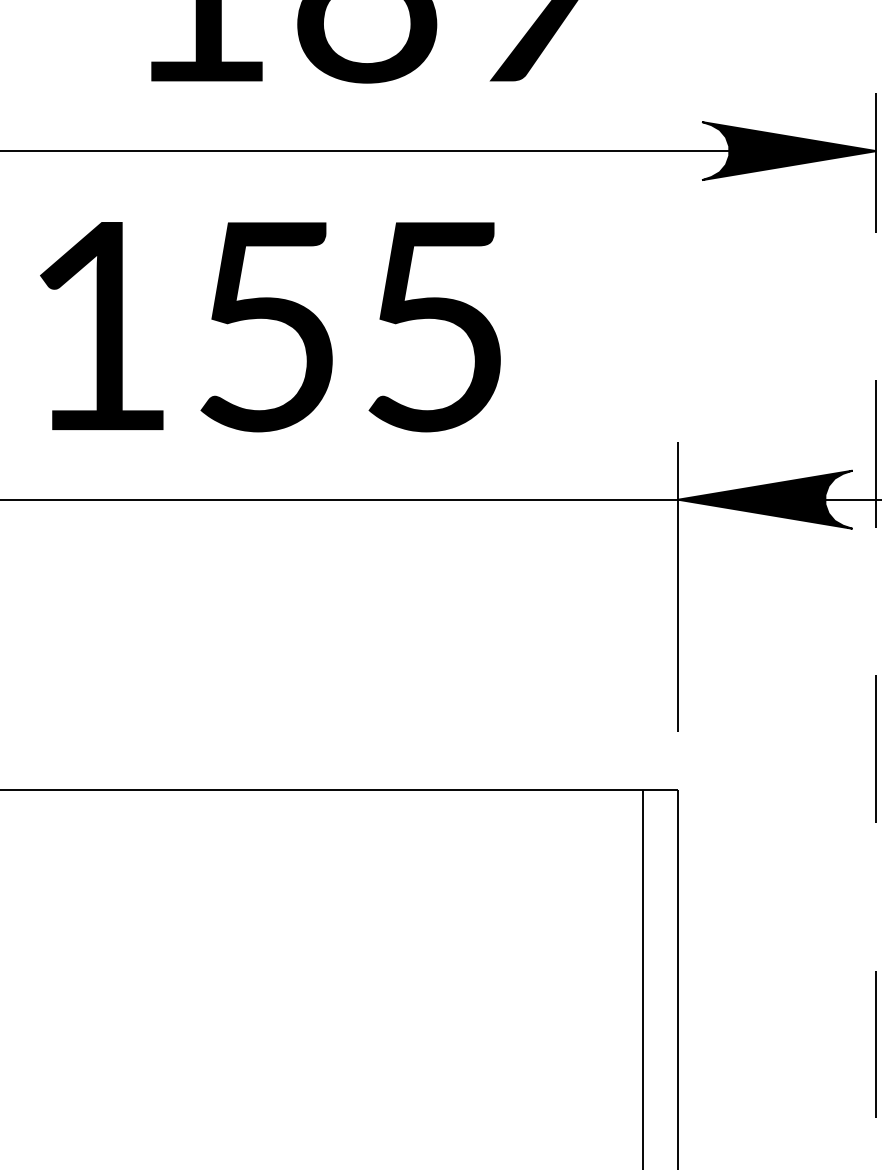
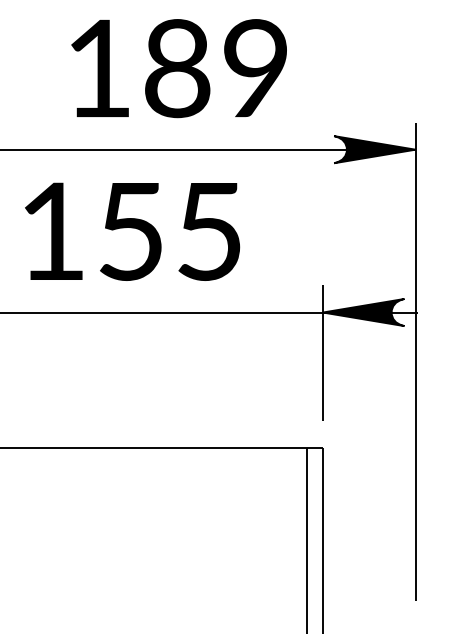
line: (876, 604) -> (415, 361), dashed -> solid

